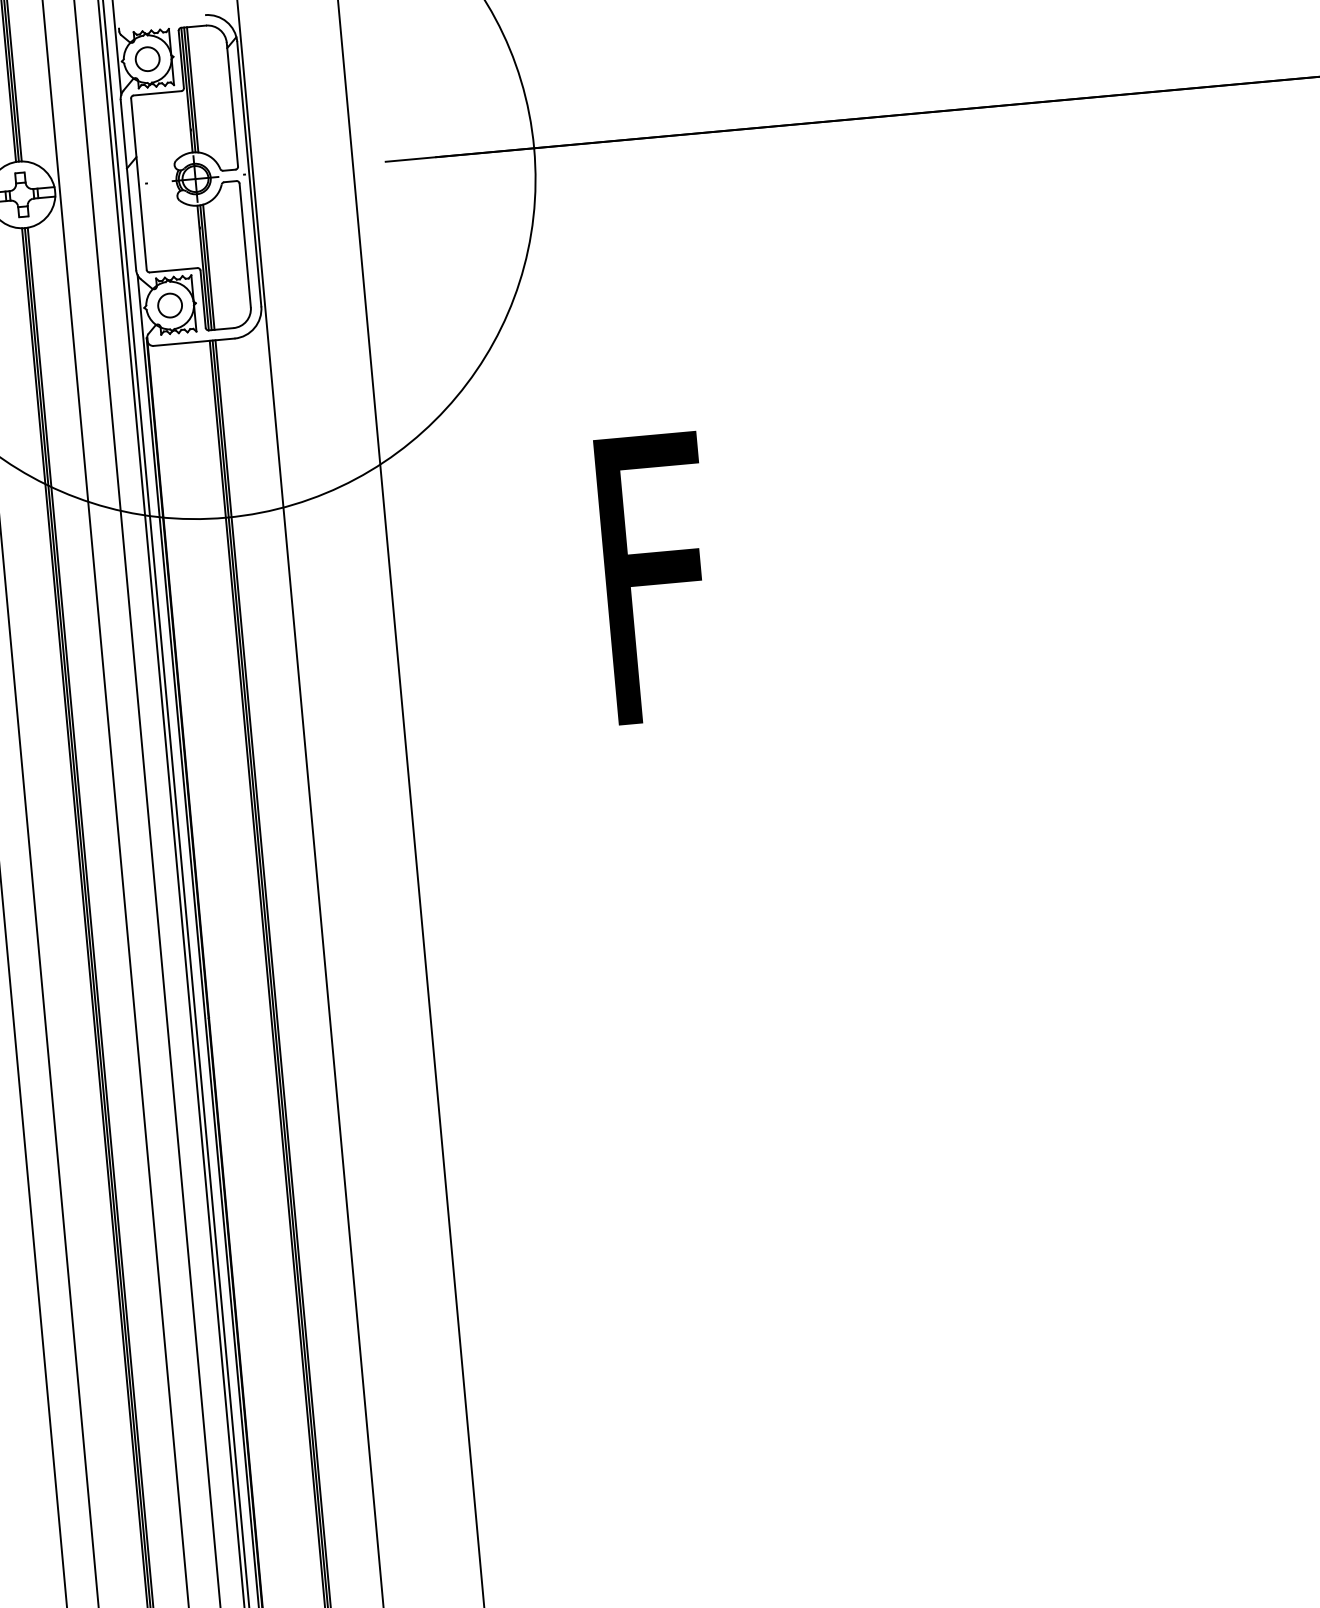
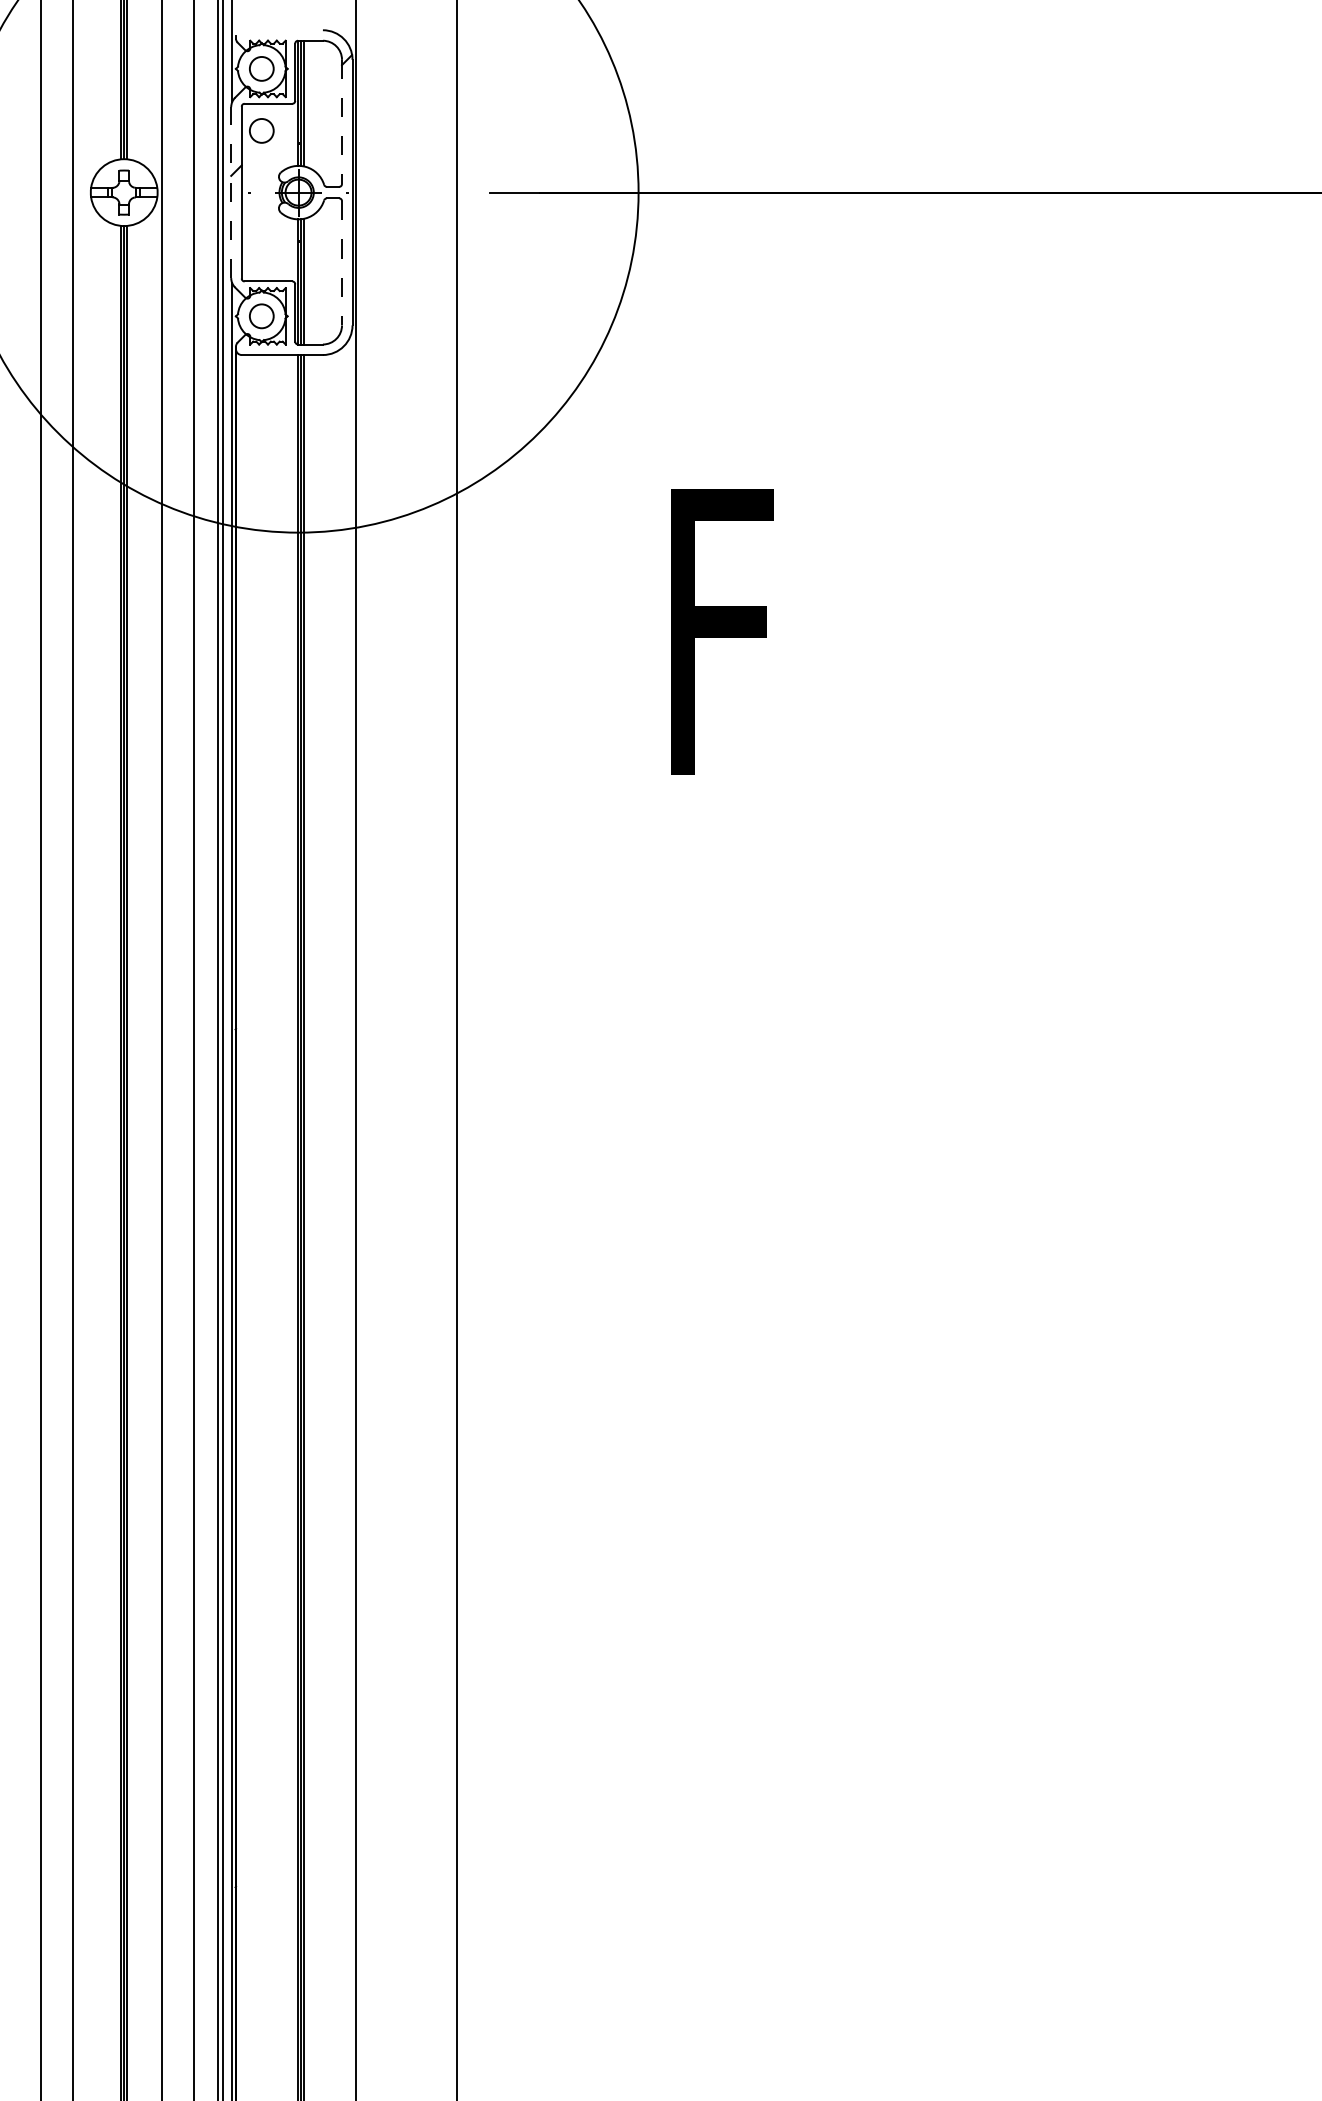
line: (232, 105) -> (342, 122), solid -> dashed
circle: (152, 120) -> (261, 130), added
line: (128, 185) -> (231, 192), solid -> dashed
line: (245, 245) -> (342, 263), solid -> dashed

